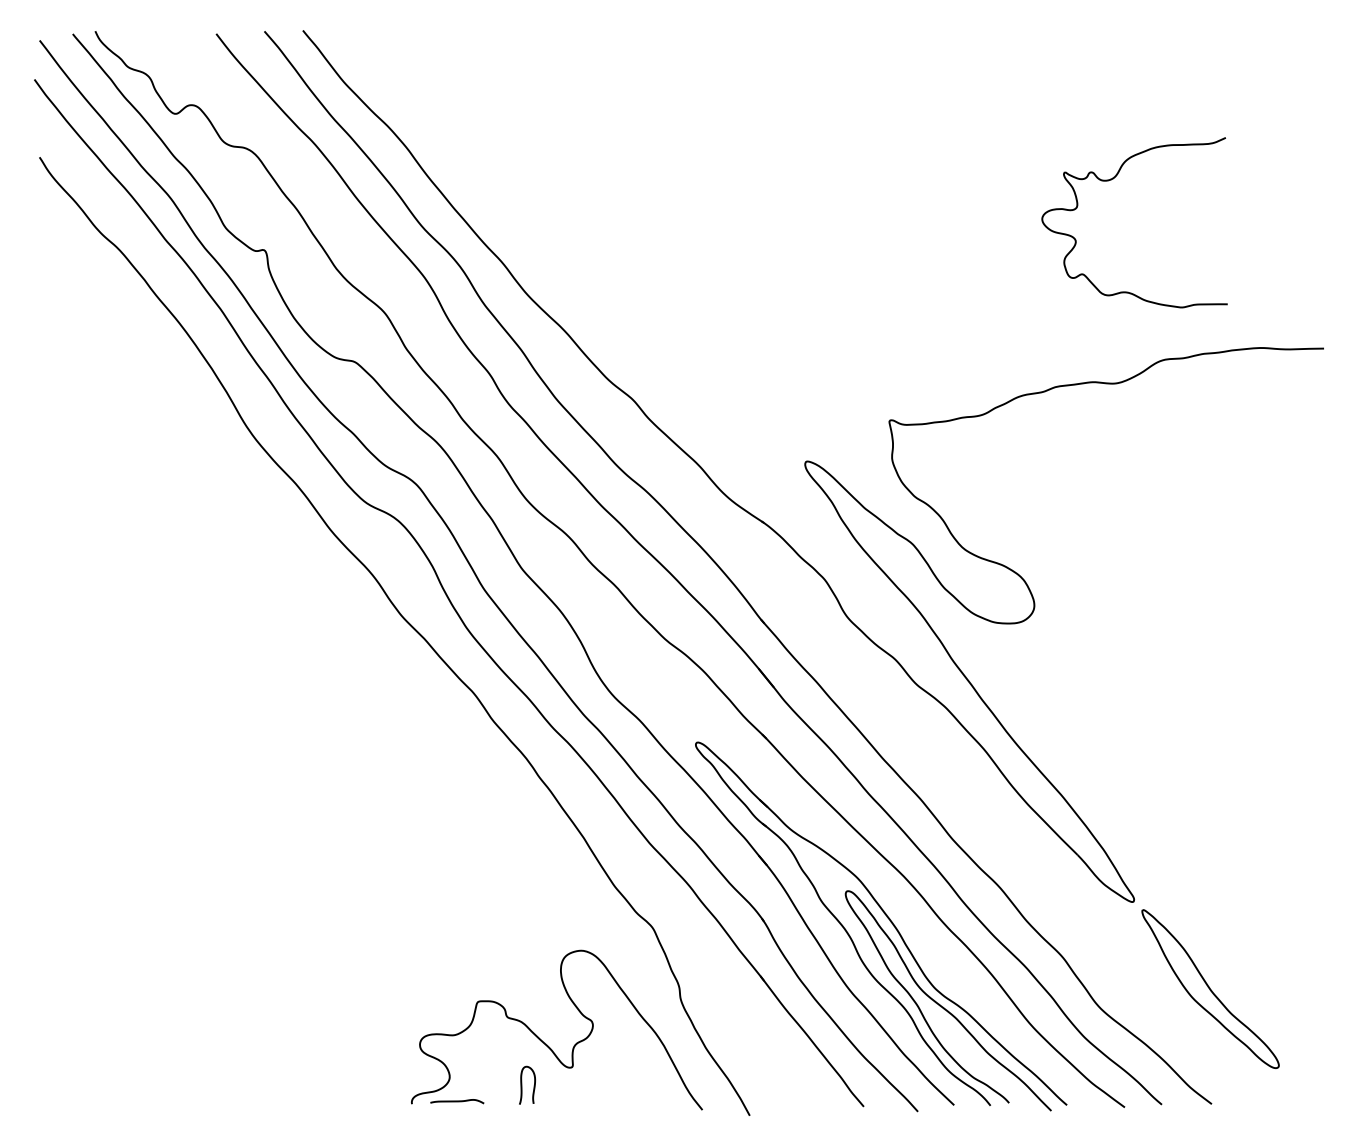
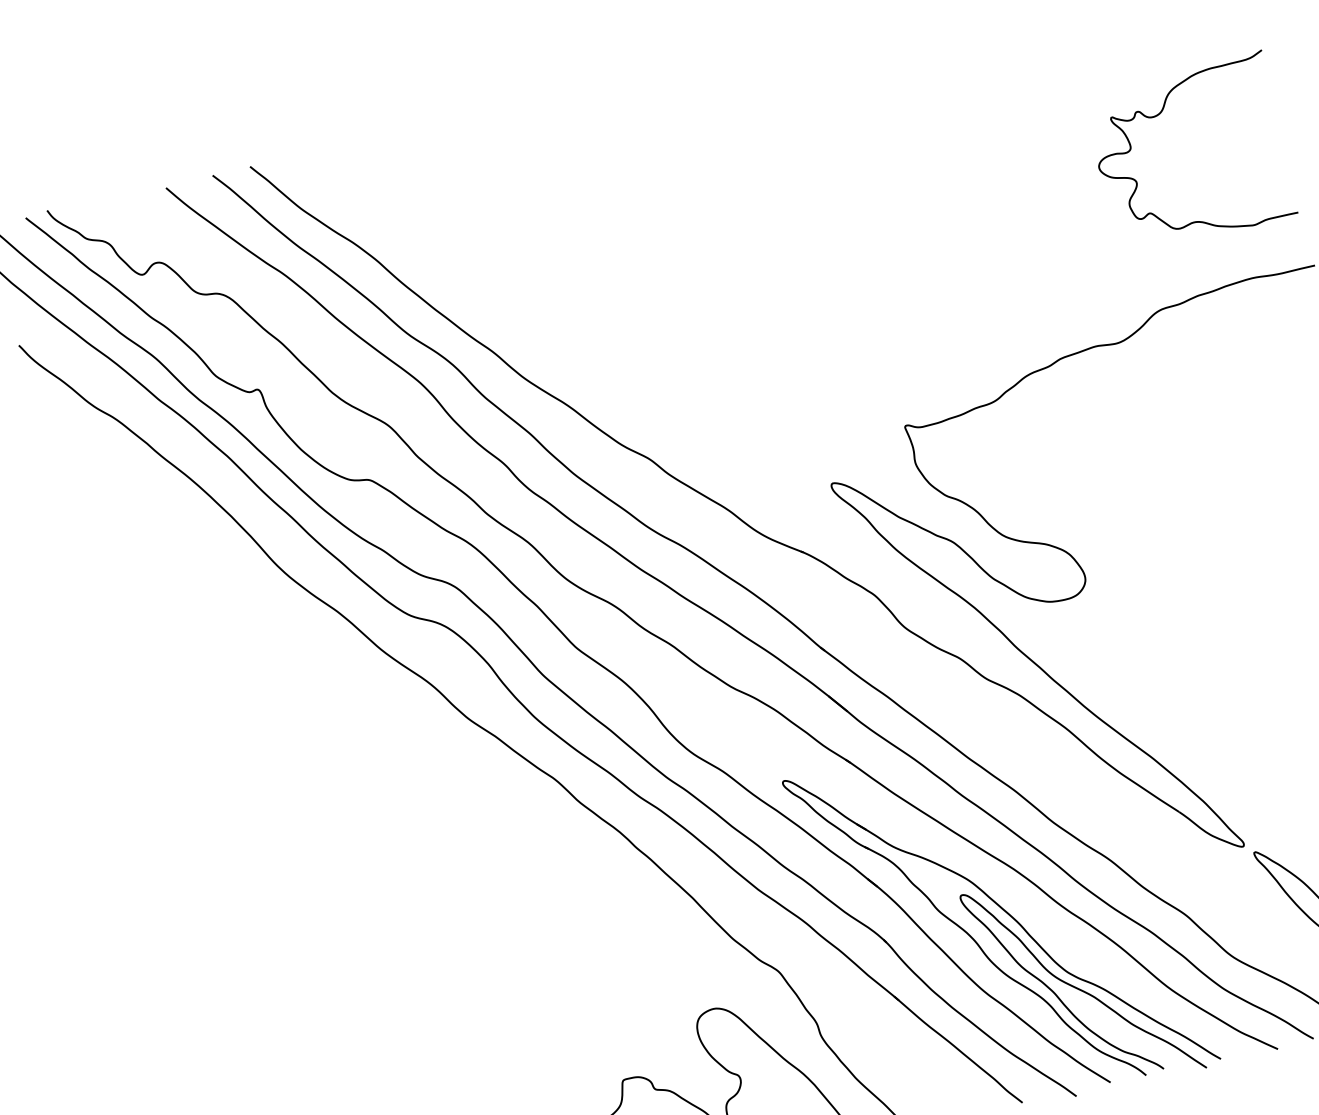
curve: (1113, 179) -> (1160, 114), moved

